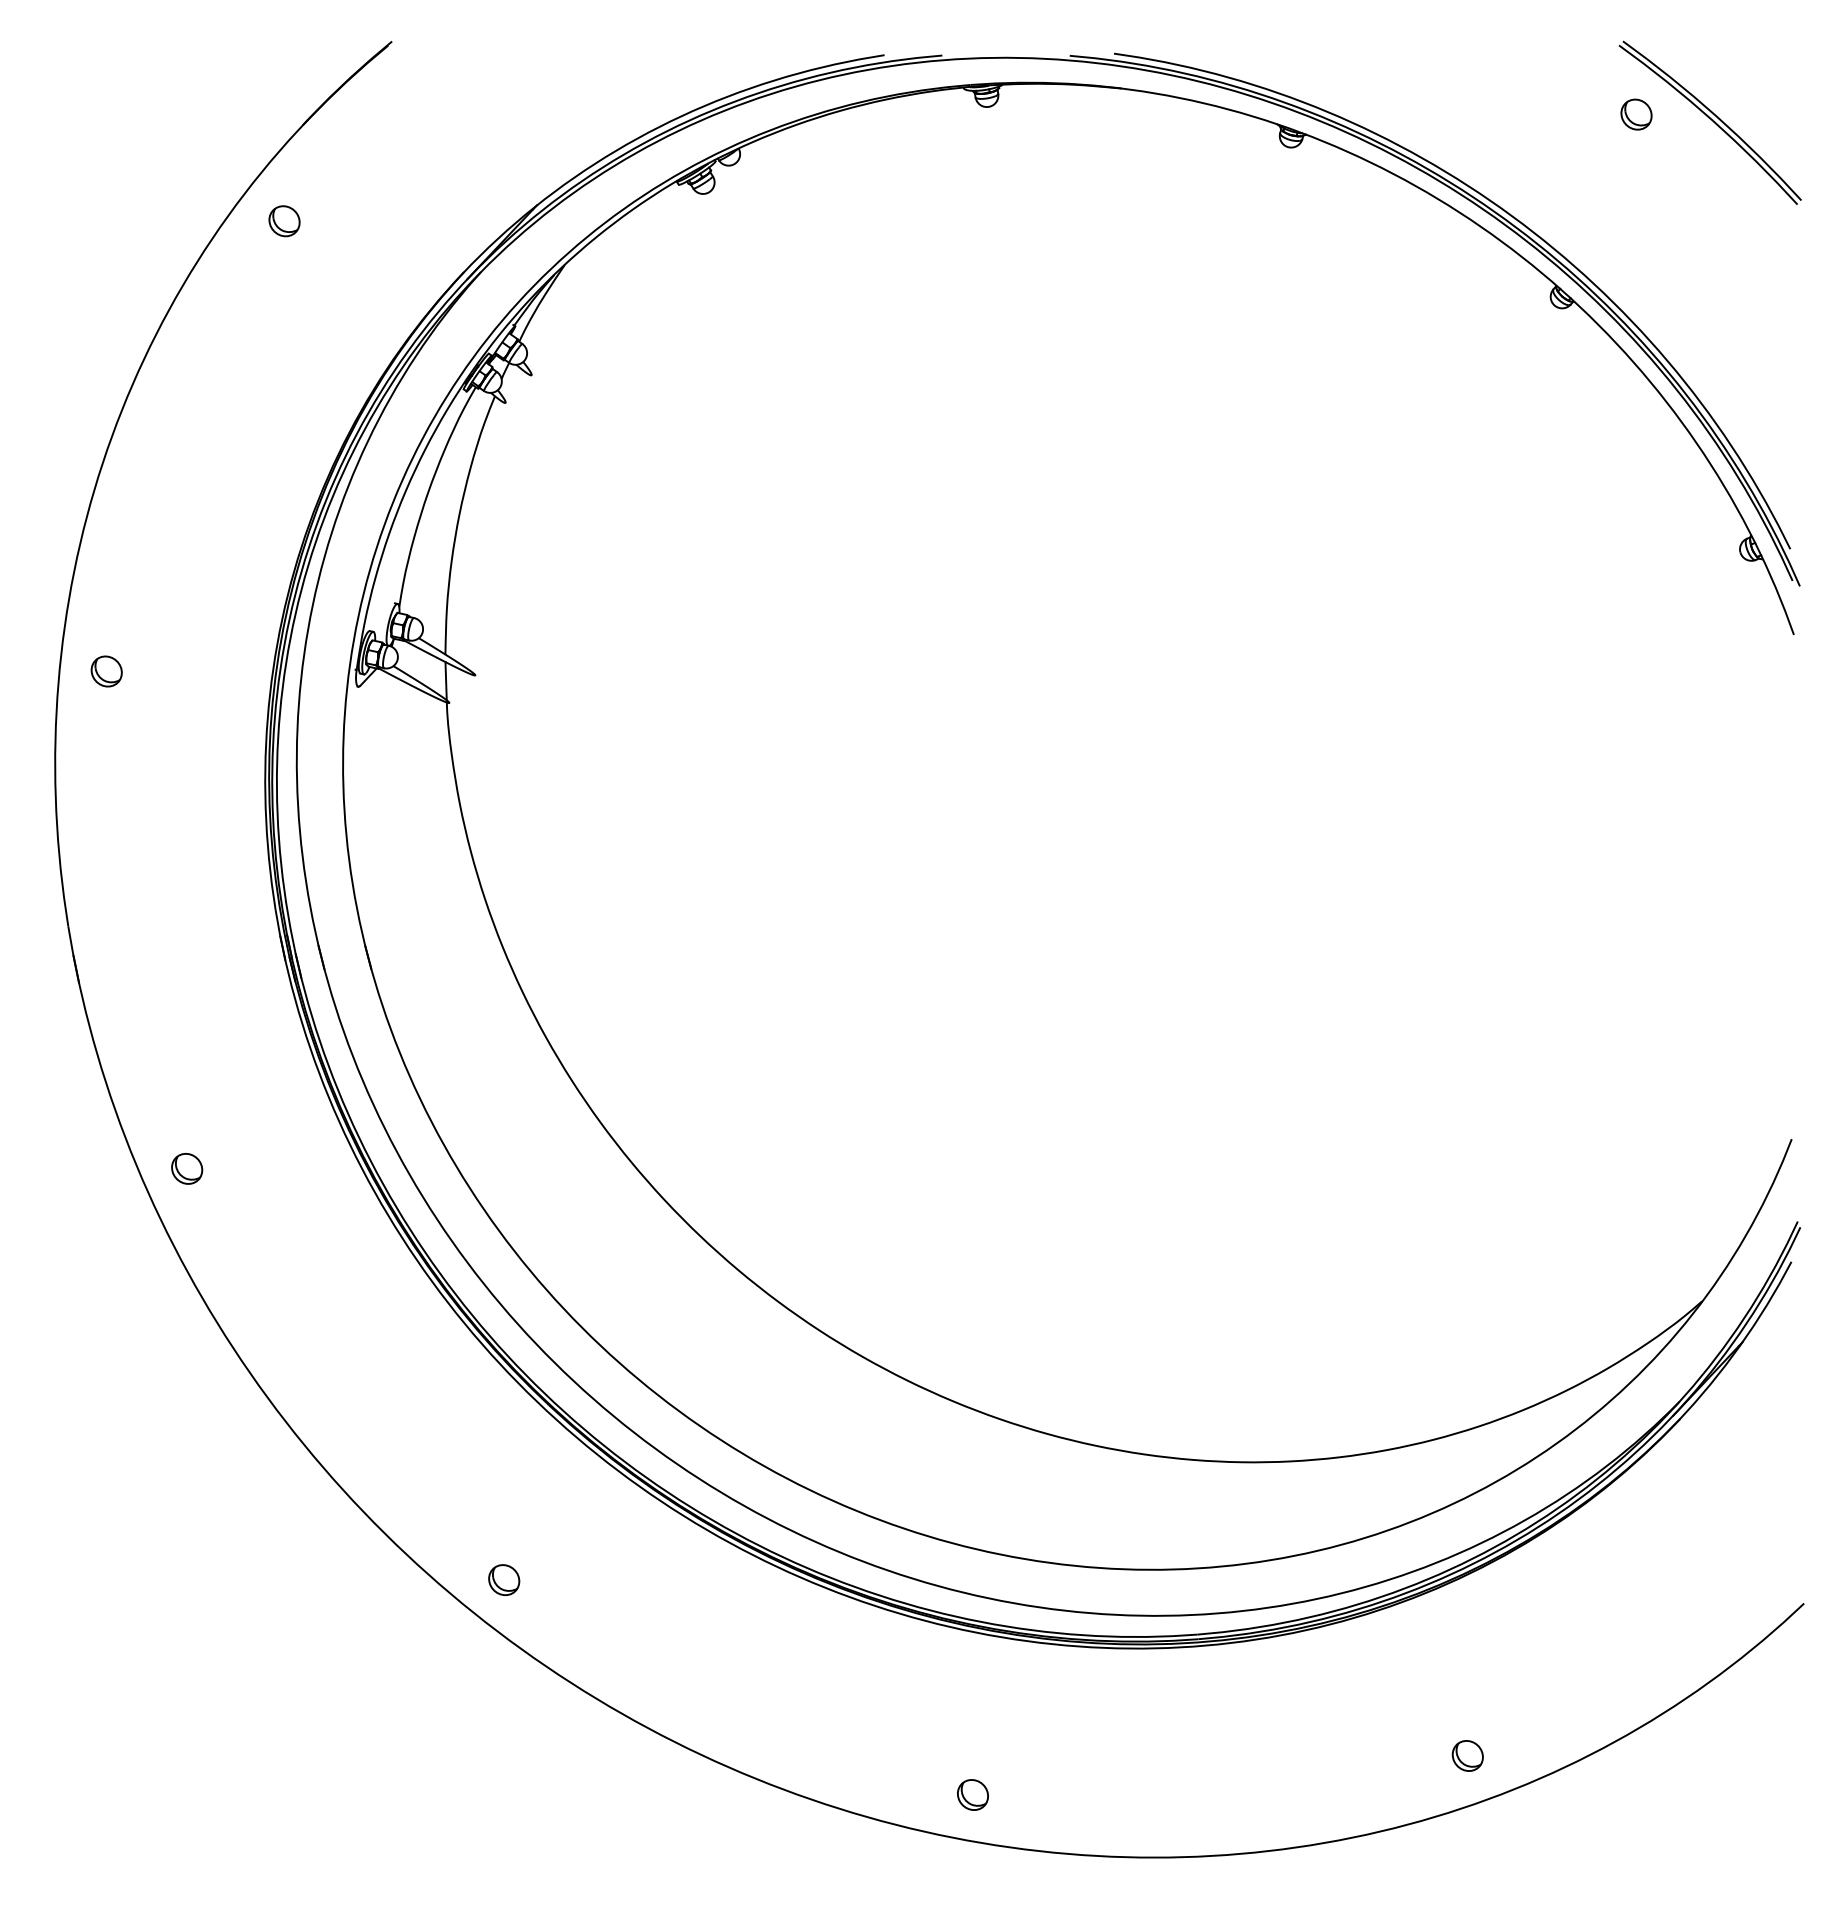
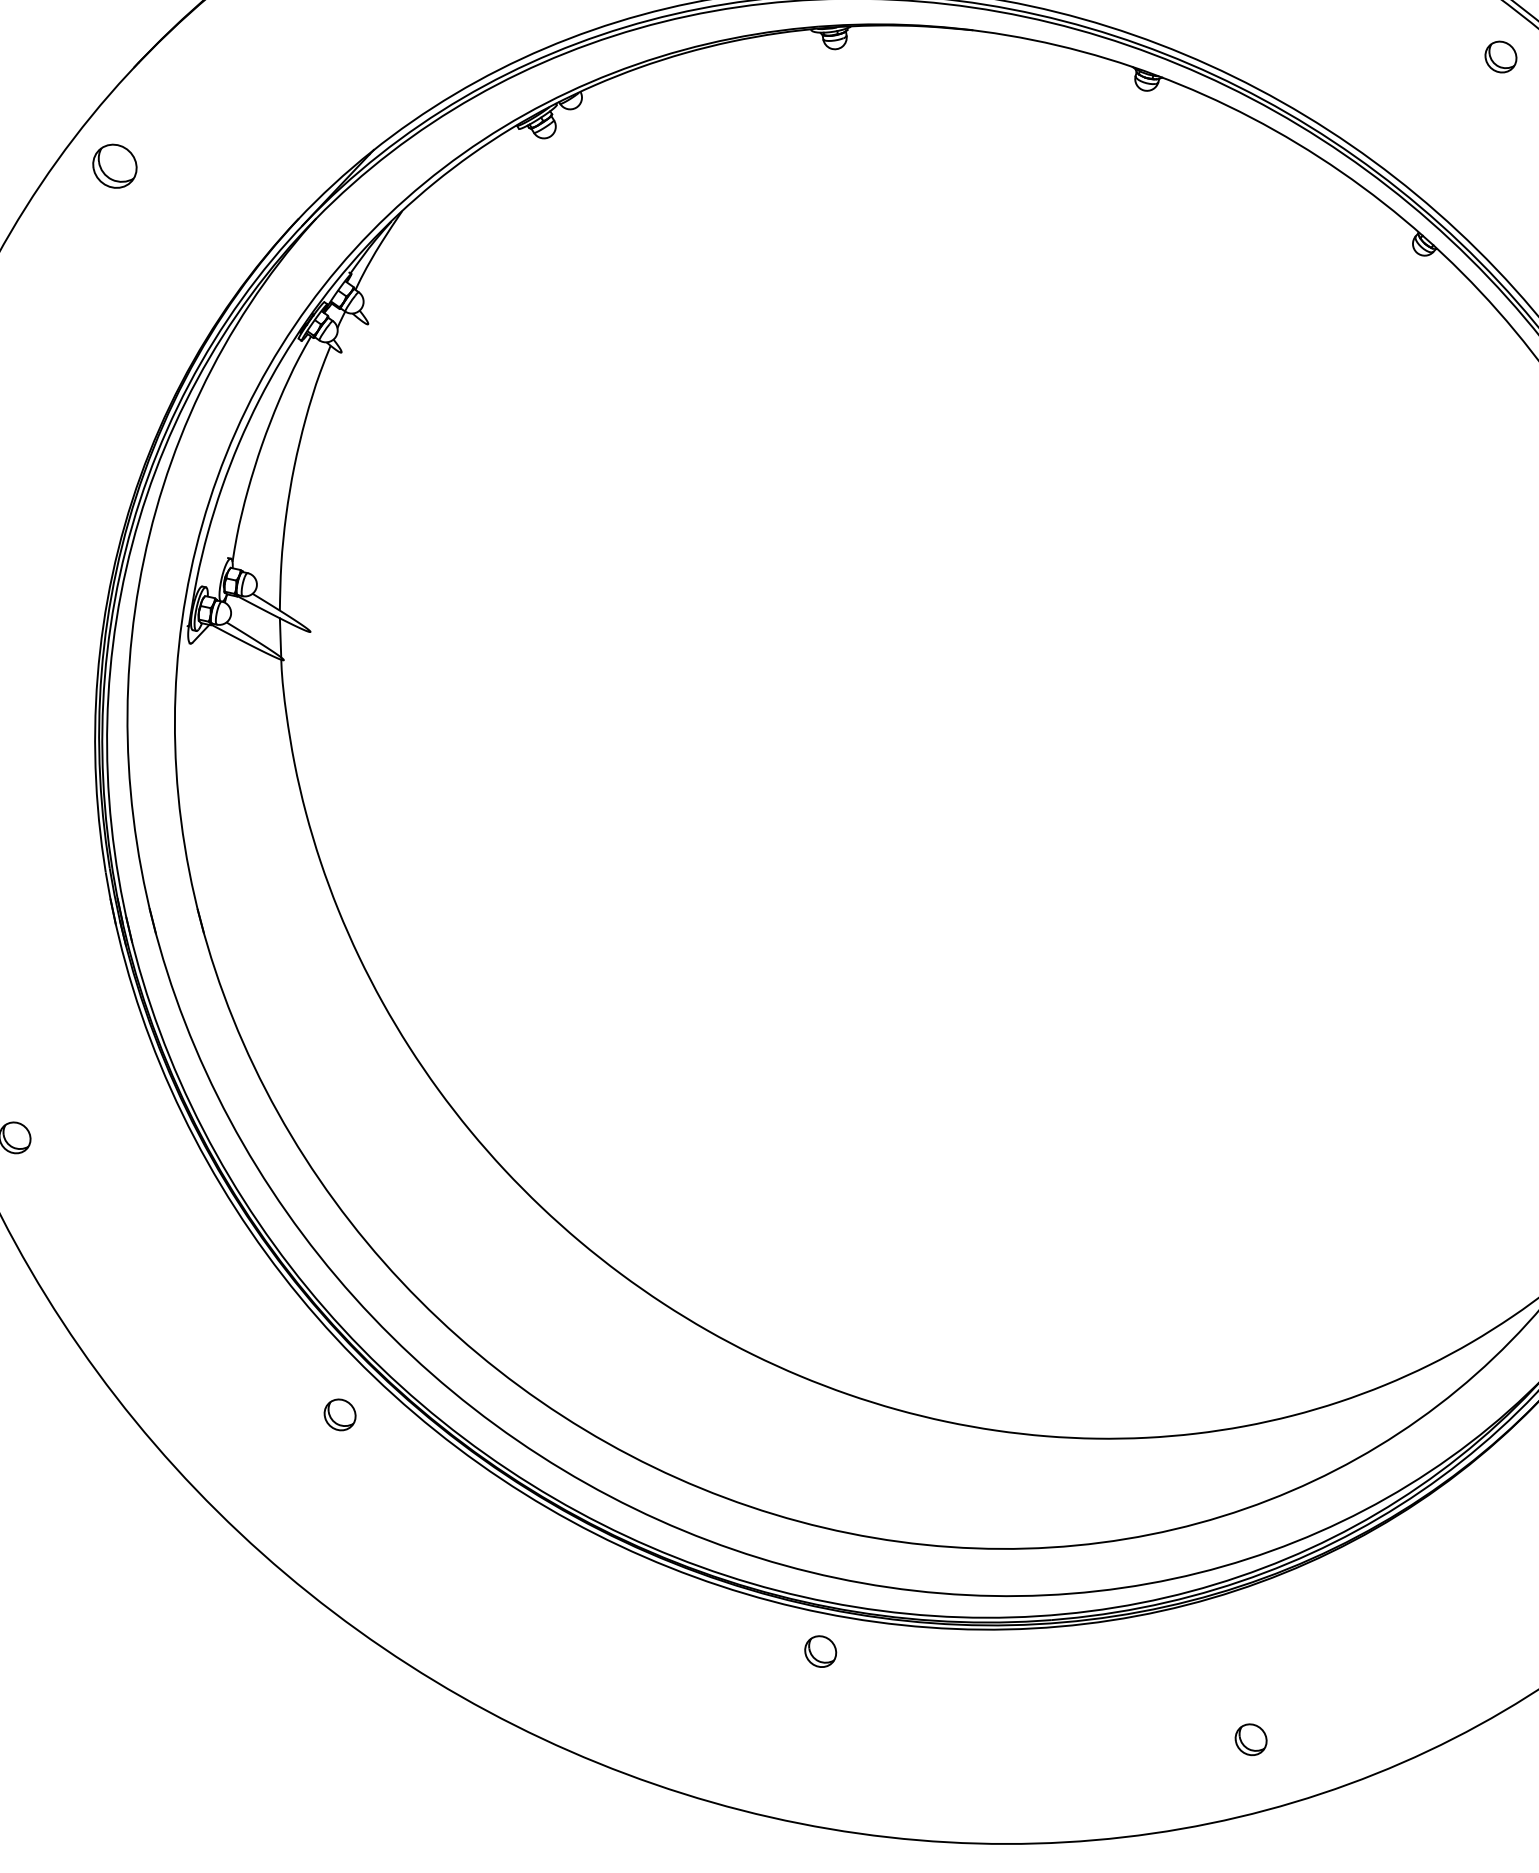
part: (284, 221) -> (114, 166), size x1.4
part: (504, 1579) -> (340, 1414), moved
part: (1467, 1755) -> (1250, 1739), moved
part: (972, 1794) -> (820, 1651), moved

